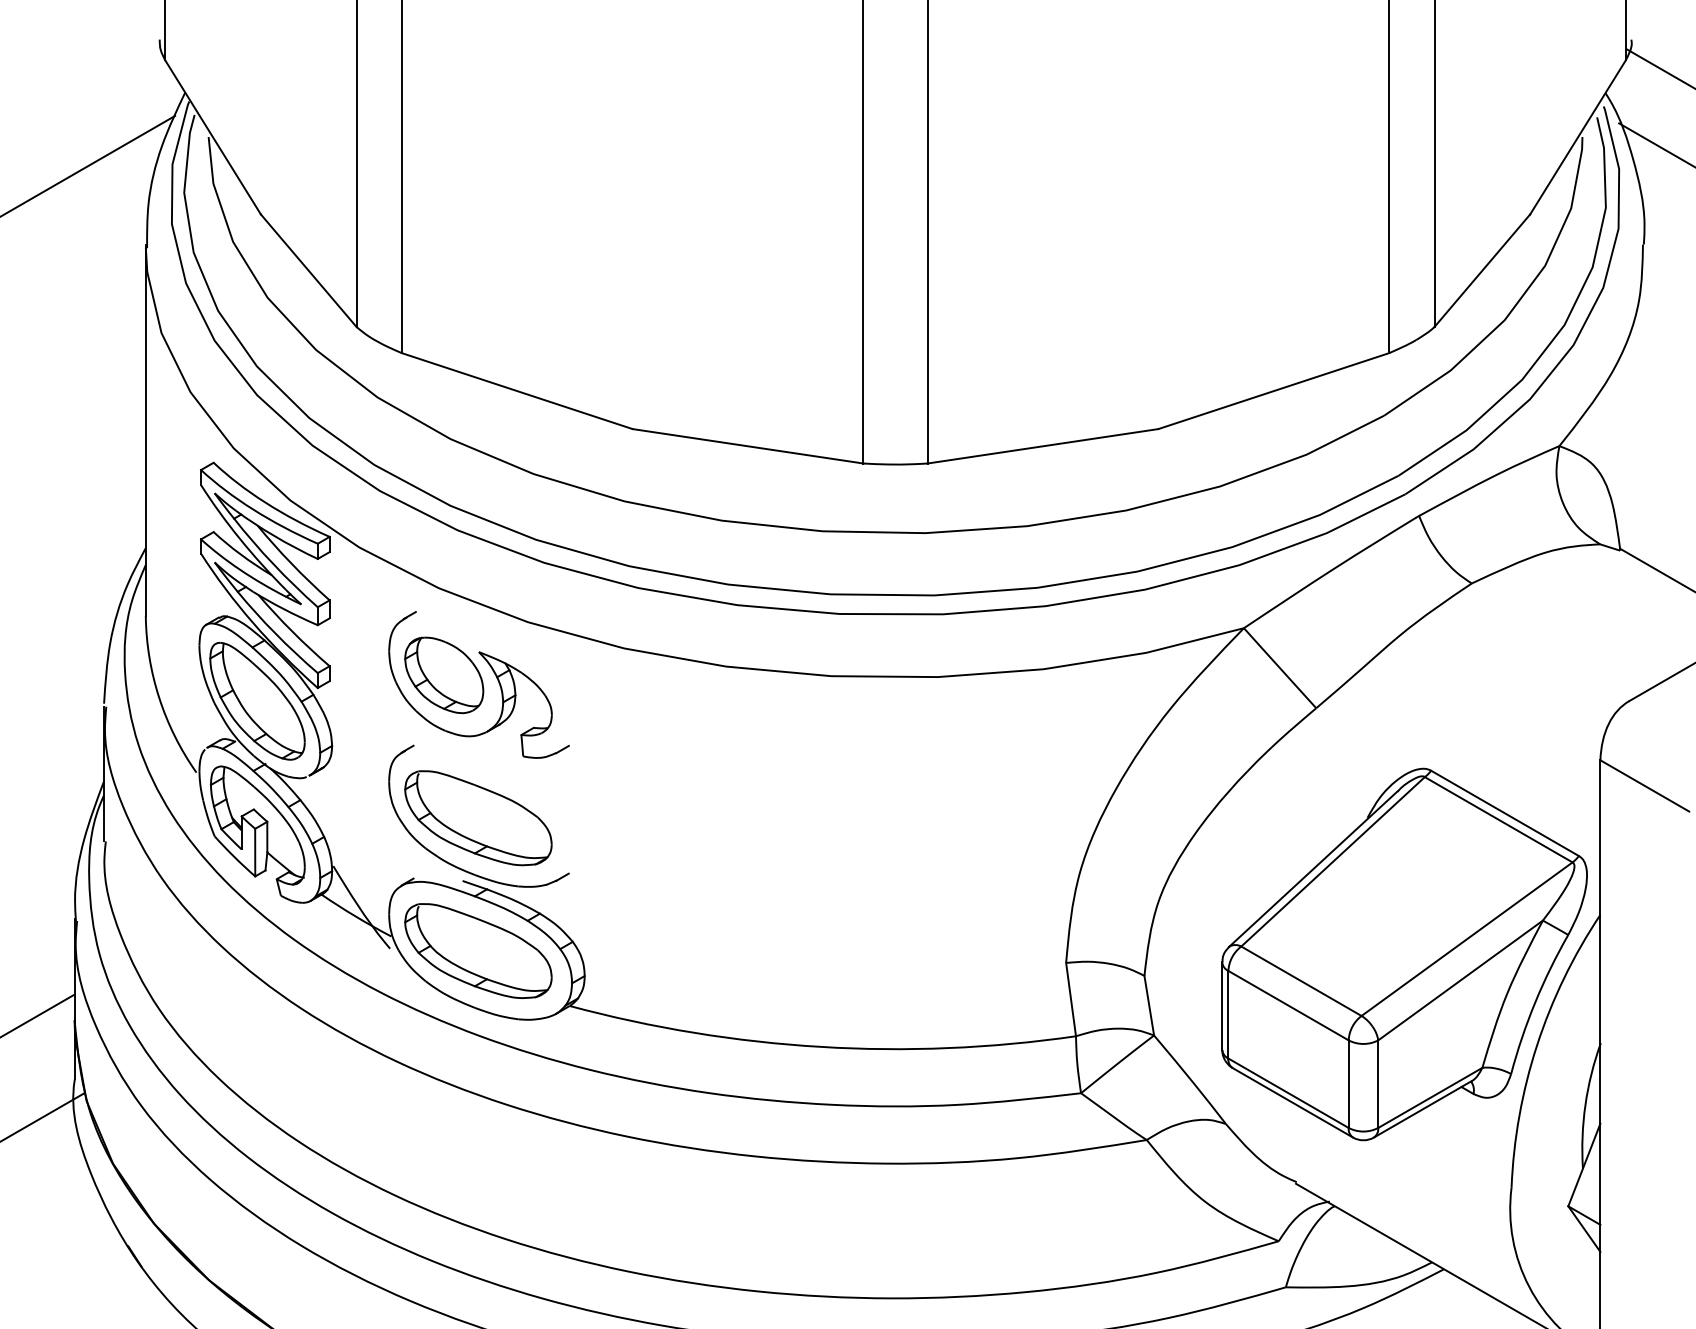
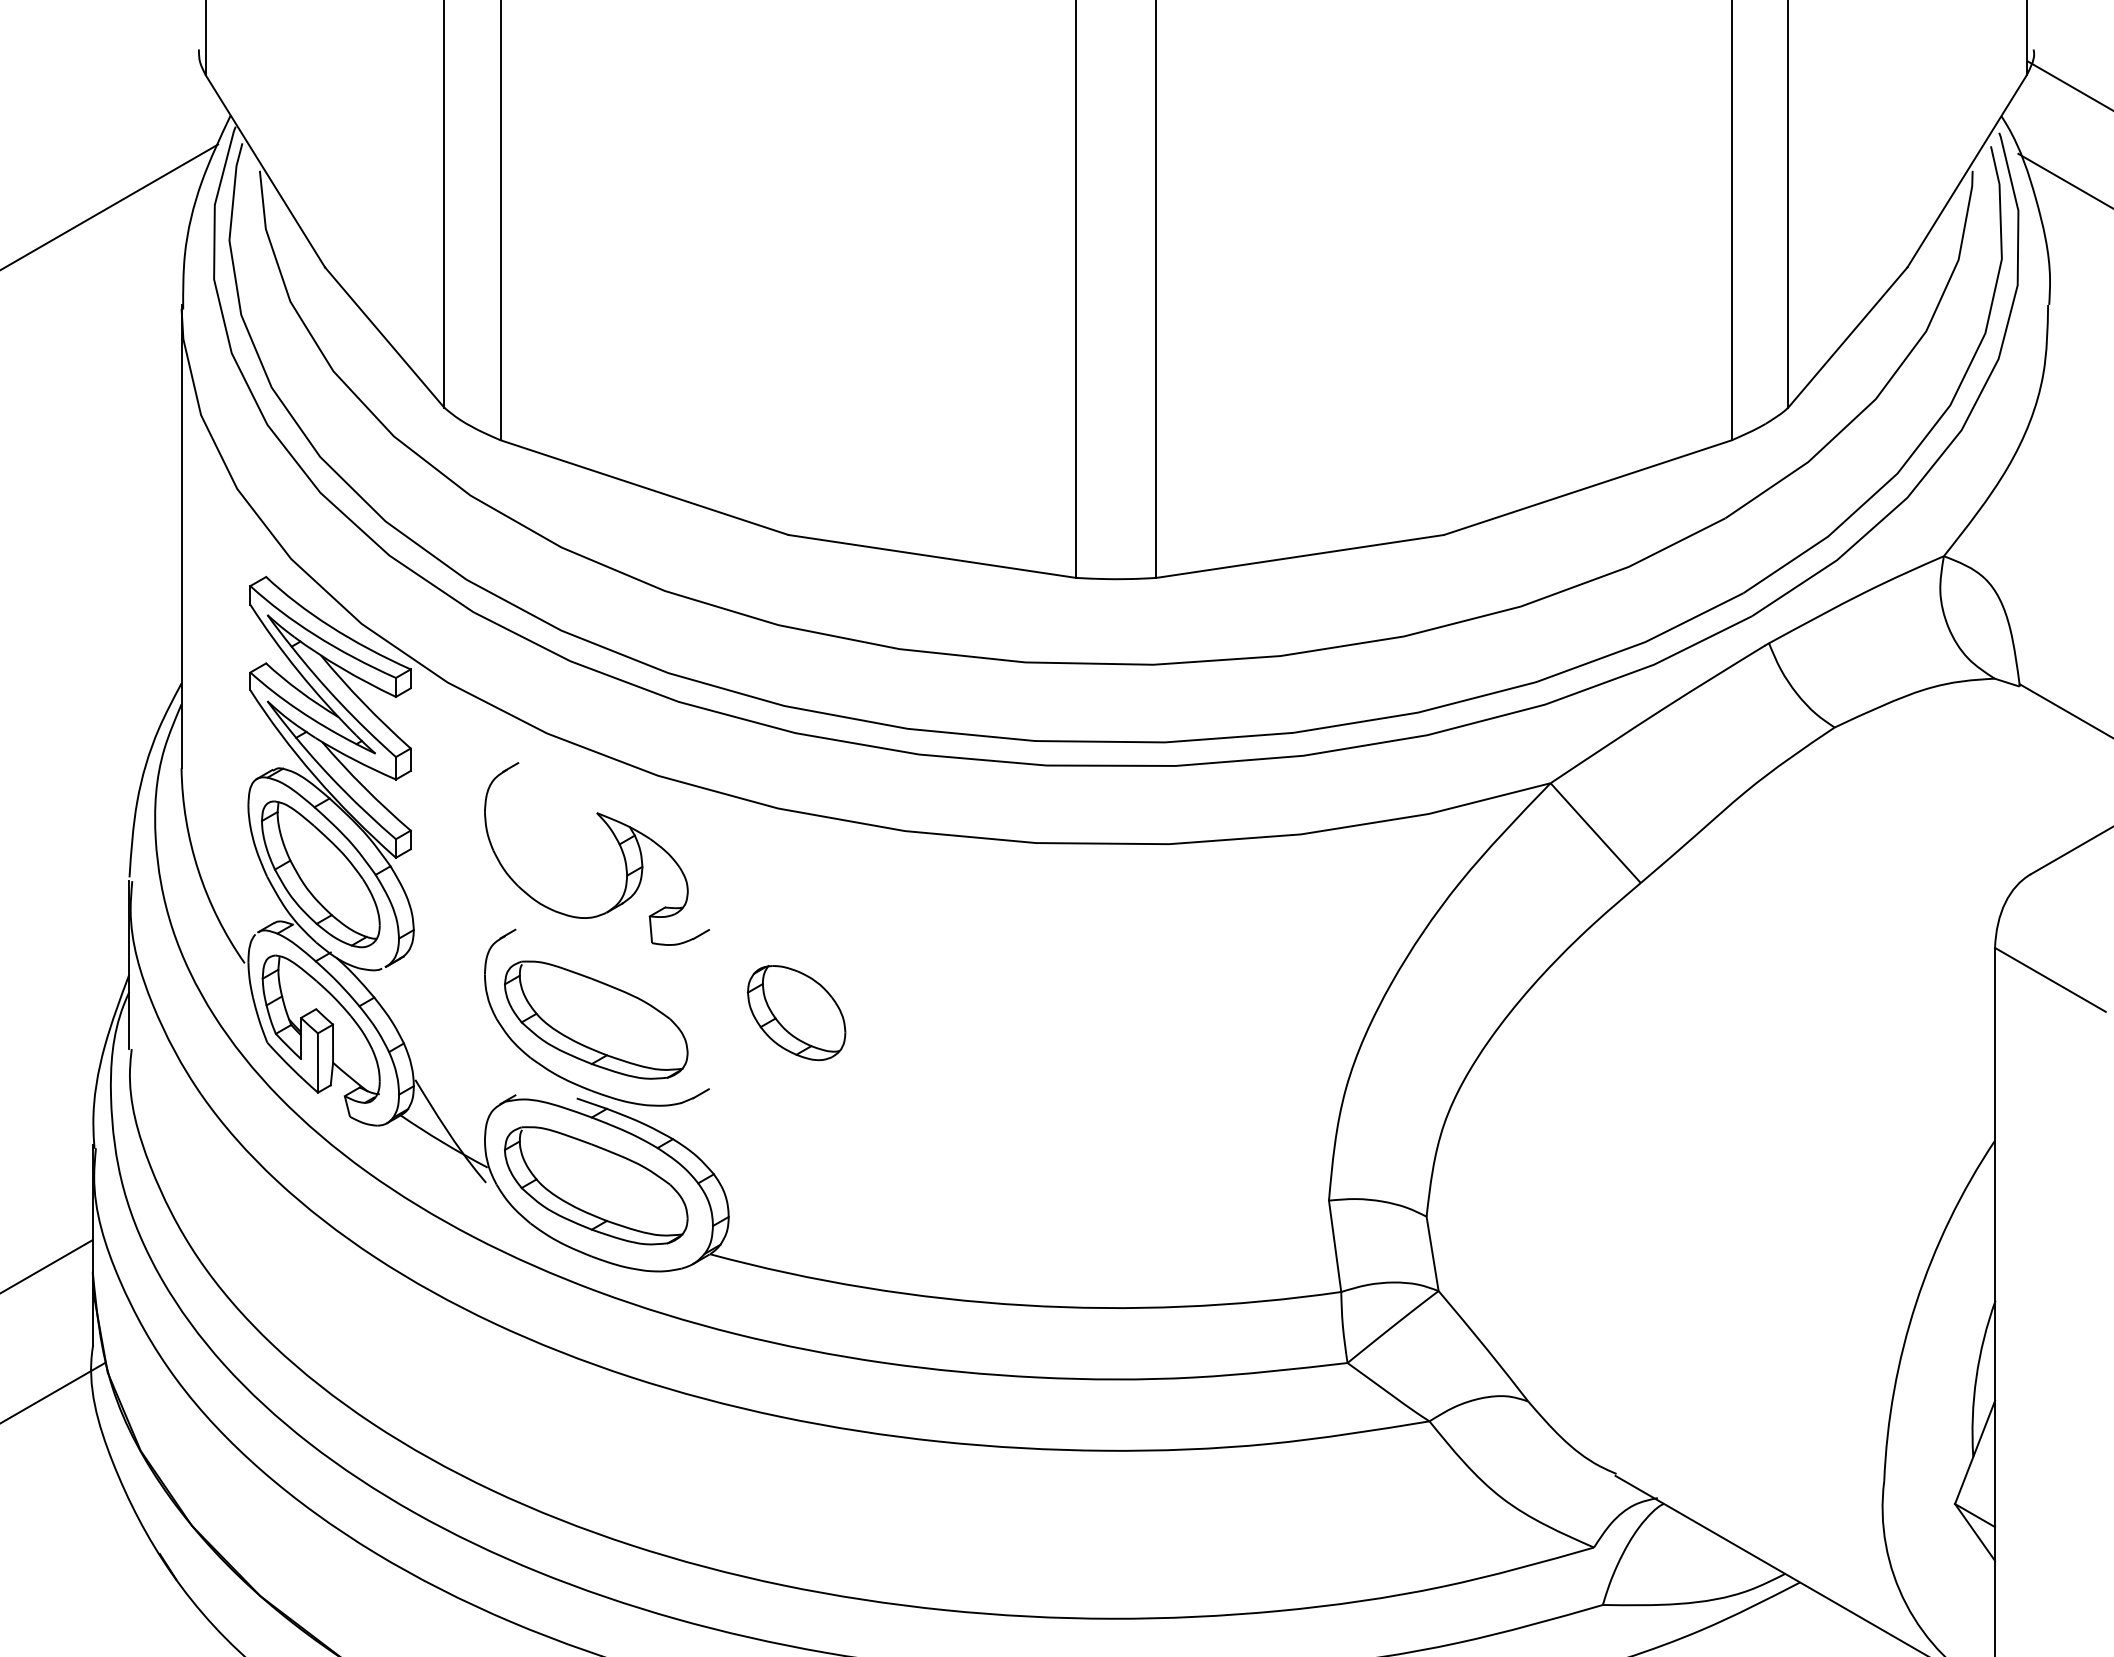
part: (444, 675) -> (796, 1013), moved
part: (1404, 954) -> (1750, 1189), removed

